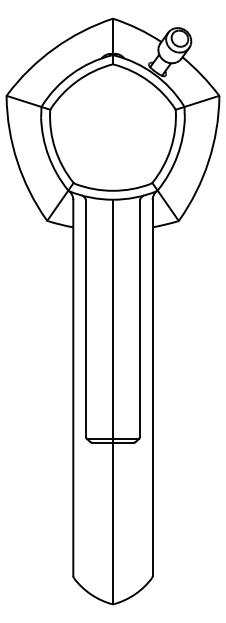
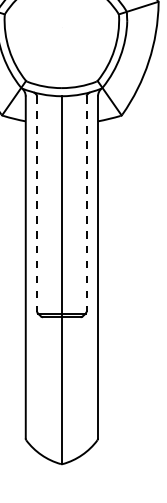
line: (85, 318) -> (36, 204), solid -> dashed
line: (140, 318) -> (86, 204), solid -> dashed

